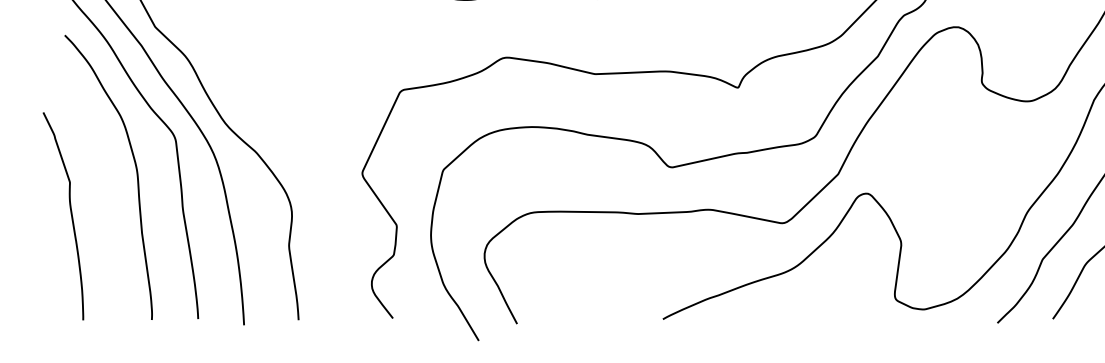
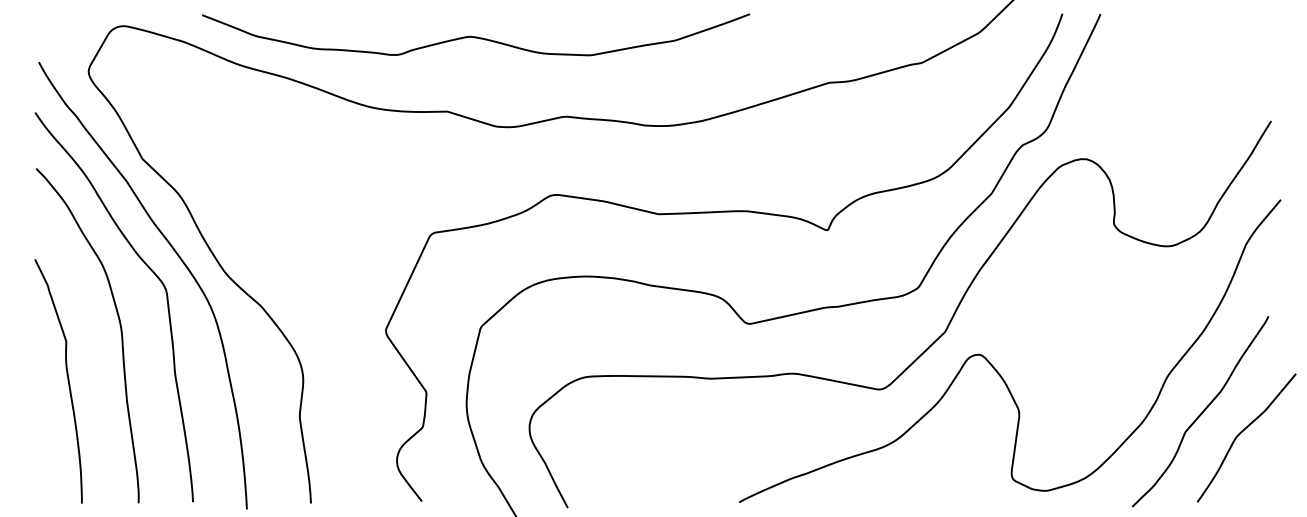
curve: (70, 216) -> (67, 381), moved

